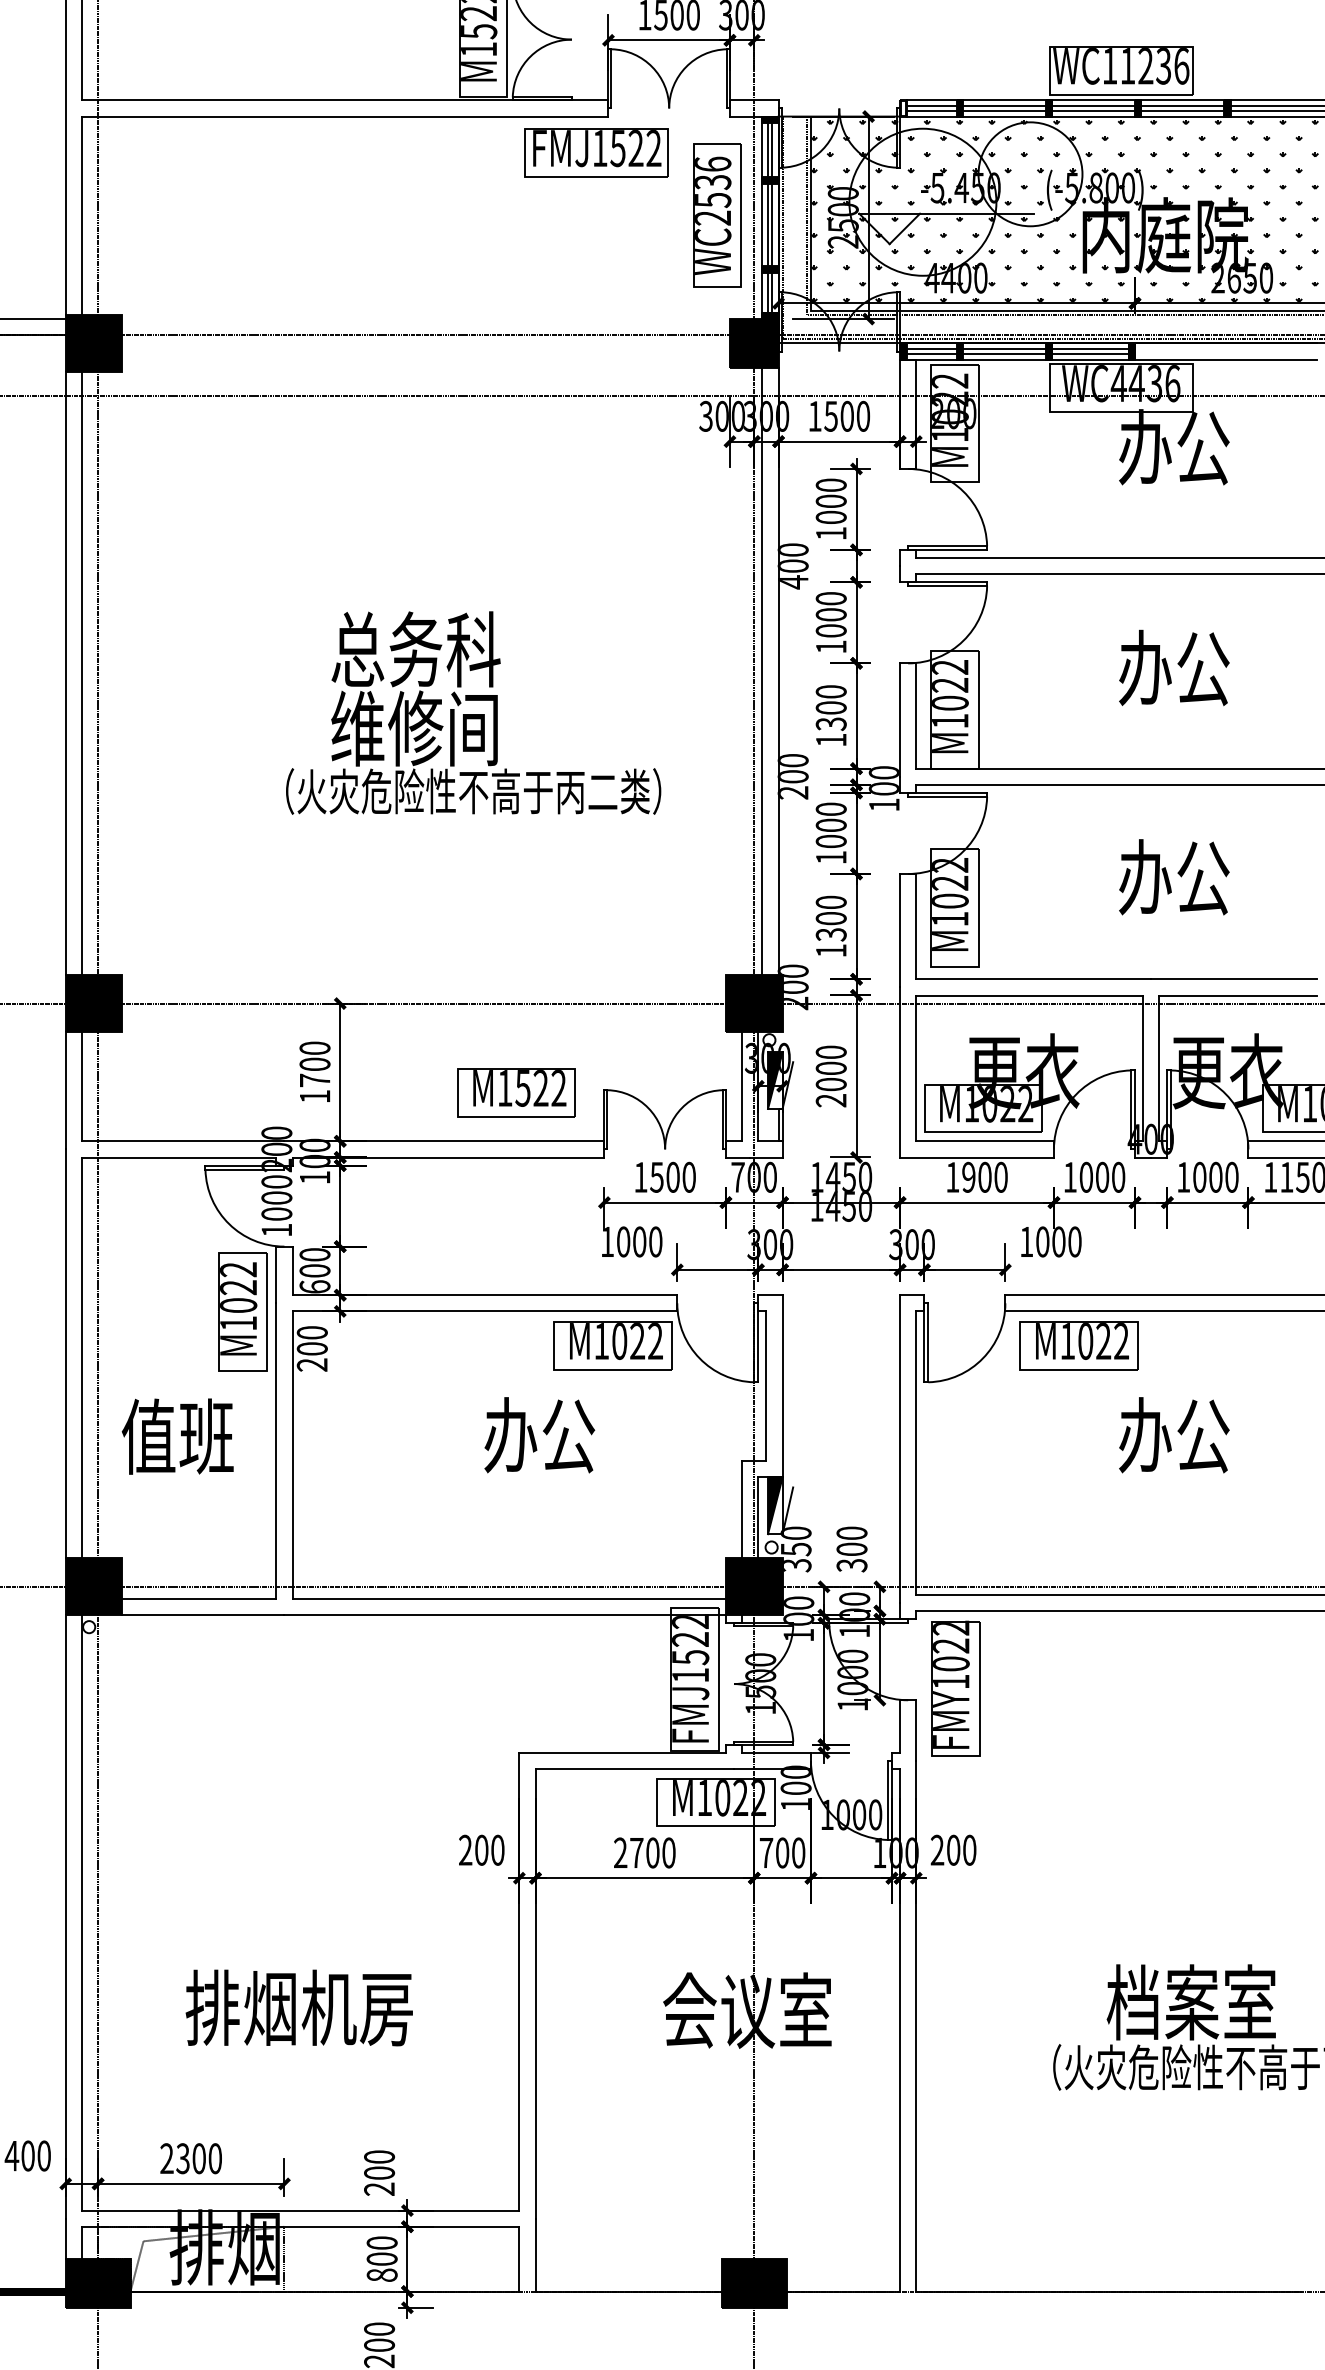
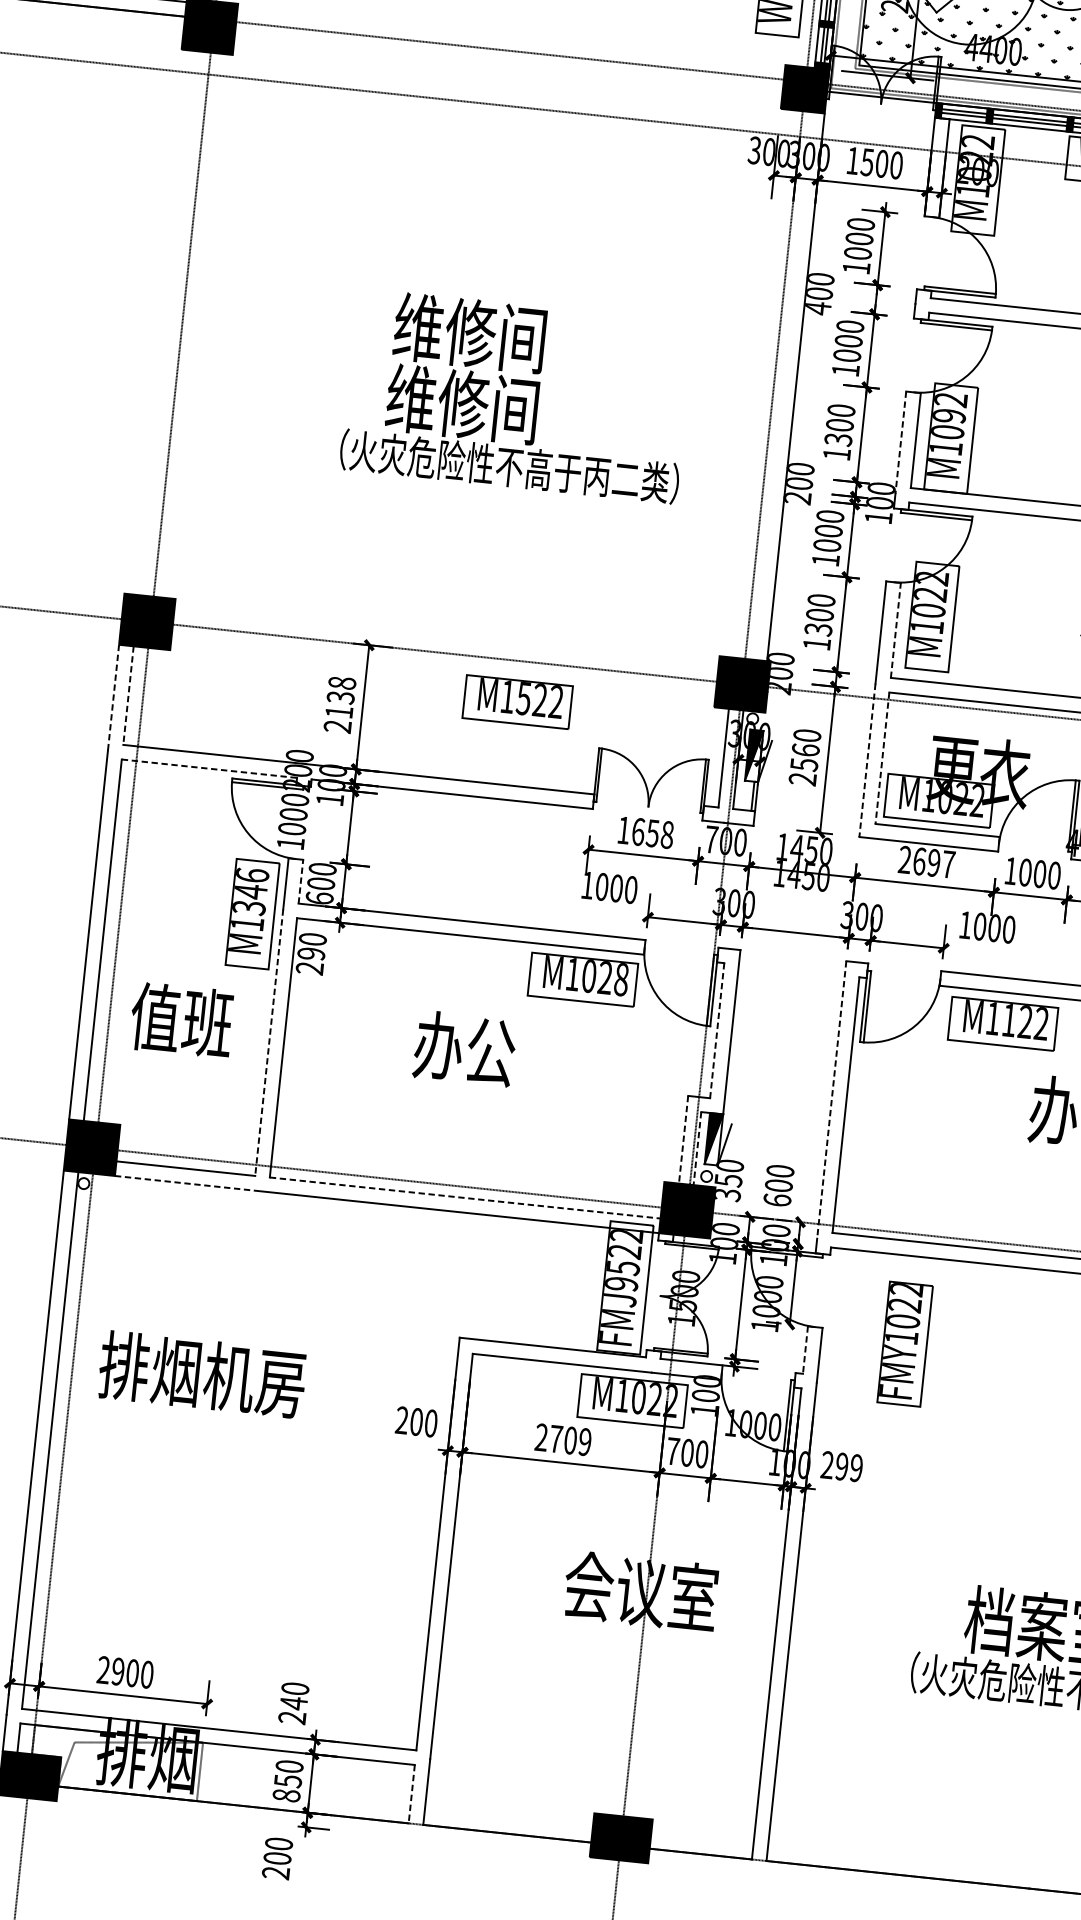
text: (415, 649) -> (470, 333), 总务科 -> 维修间
line: (762, 671) -> (781, 385), removed
line: (65, 673) -> (152, 321), removed
line: (81, 673) -> (167, 323), removed
text: (950, 685) -> (949, 416), M1022 -> M1092
line: (900, 720) -> (901, 443), solid -> dashed
line: (916, 926) -> (896, 630), solid -> dashed
line: (916, 1068) -> (882, 758), solid -> dashed
text: (314, 1072) -> (339, 704), 1700 -> 2138
line: (900, 1072) -> (867, 760), solid -> dashed
text: (830, 1076) -> (804, 757), 2000 -> 2560
line: (81, 1086) -> (128, 695), solid -> dashed
line: (65, 1090) -> (113, 697), solid -> dashed
part: (516, 1092) -> (517, 701), moved
line: (179, 1157) -> (209, 768), solid -> dashed
text: (672, 1176) -> (652, 832), 1500 -> 1658
text: (976, 1176) -> (926, 861), 1900 -> 2697
line: (292, 1270) -> (300, 881), solid -> dashed
text: (238, 1287) -> (250, 891), M1022 -> M1346
text: (655, 1341) -> (621, 979), M1022 -> M1028
text: (1085, 1341) -> (1009, 1020), M1022 -> M1122
text: (311, 1348) -> (310, 953), 200 -> 290
line: (766, 1386) -> (717, 1030), solid -> dashed
text: (539, 1435) -> (464, 1048), moved
line: (900, 1449) -> (832, 1100), solid -> dashed
line: (276, 1451) -> (269, 1042), solid -> dashed
line: (742, 1509) -> (683, 1139), solid -> dashed
line: (758, 1517) -> (697, 1148), solid -> dashed
text: (851, 1565) -> (776, 1200), 300 -> 600
line: (509, 1599) -> (465, 1198), solid -> dashed
line: (203, 1615) -> (188, 1183), solid -> dashed
text: (690, 1675) -> (621, 1284), FMJ1522 -> FMJ9522
part: (955, 1688) -> (904, 1344), moved
line: (900, 1727) -> (805, 1350), solid -> dashed
text: (961, 1849) -> (849, 1466), 200 -> 299
text: (668, 1852) -> (584, 1441), 2700 -> 2709
text: (298, 2007) -> (201, 1374), moved
text: (182, 2158) -> (117, 1671), 2300 -> 2900
text: (379, 2173) -> (293, 1703), 200 -> 240
text: (381, 2259) -> (287, 1781), 800 -> 850
line: (519, 2259) -> (411, 1794), solid -> dashed

